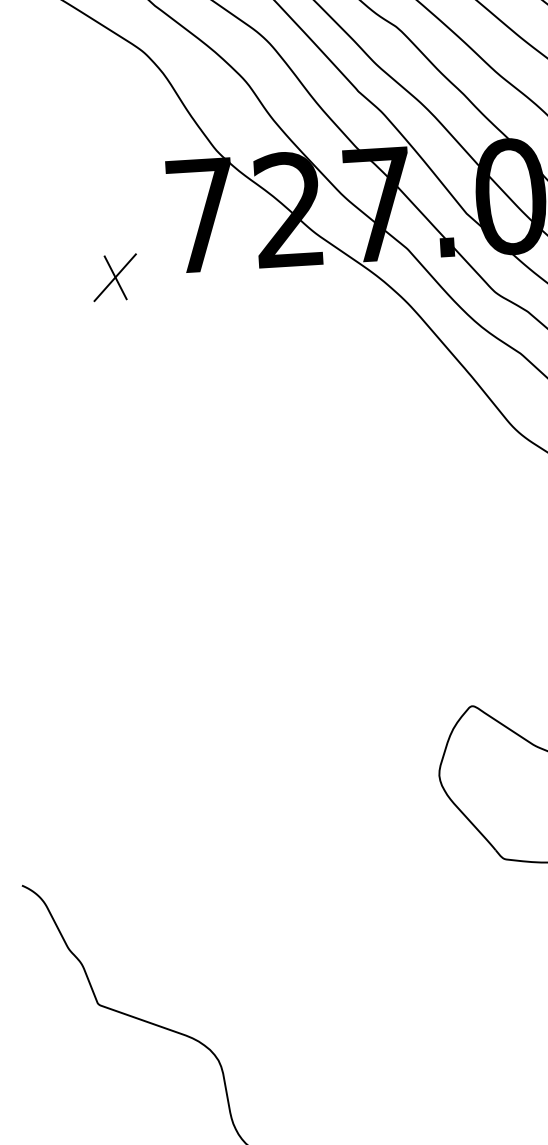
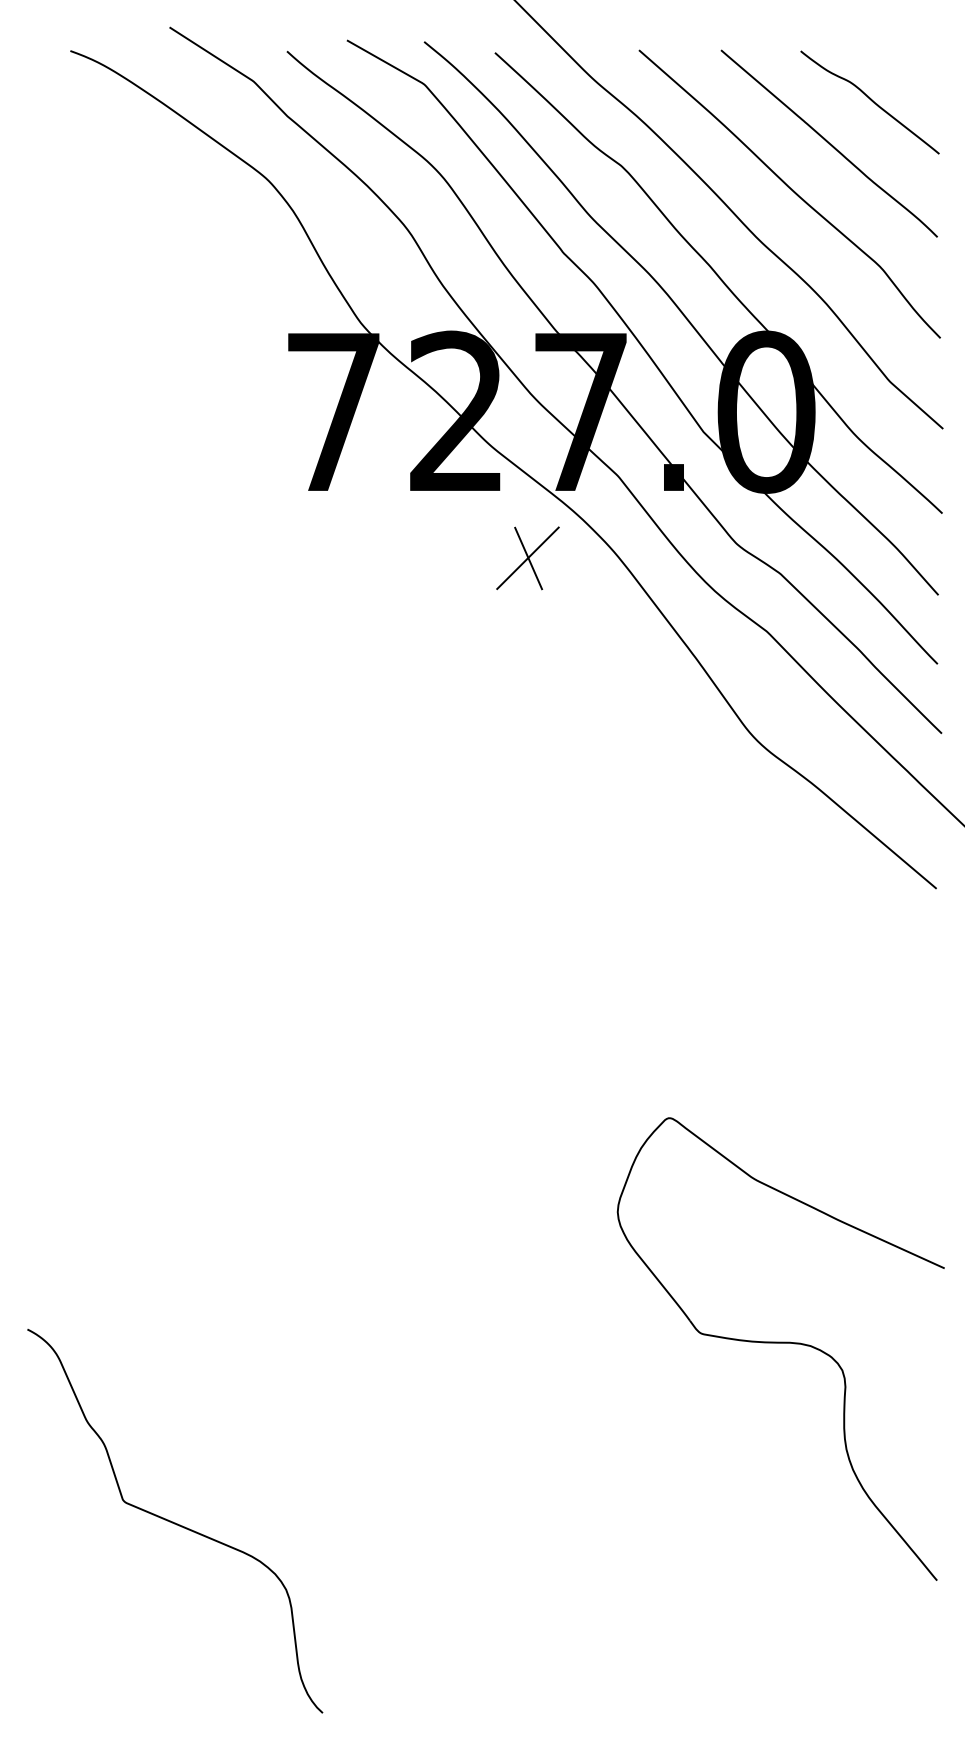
part: (114, 277) -> (527, 558), moved

